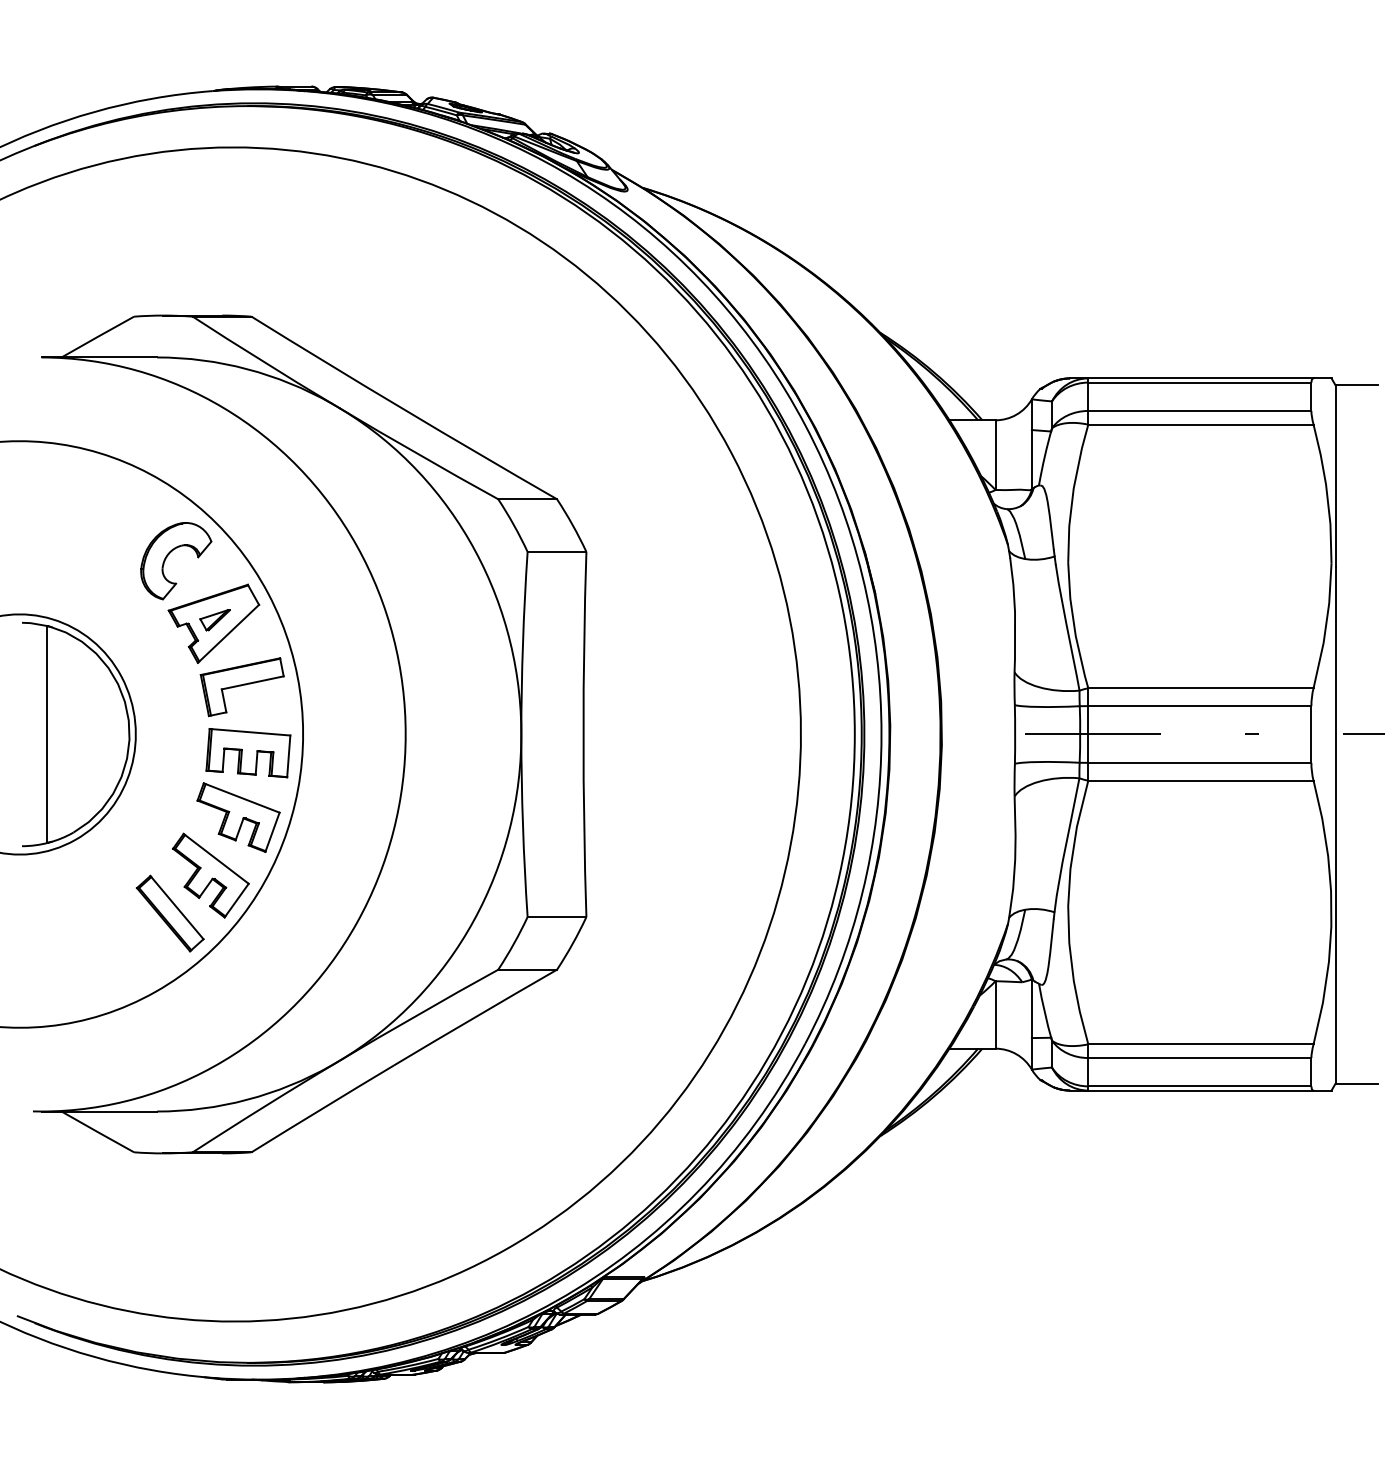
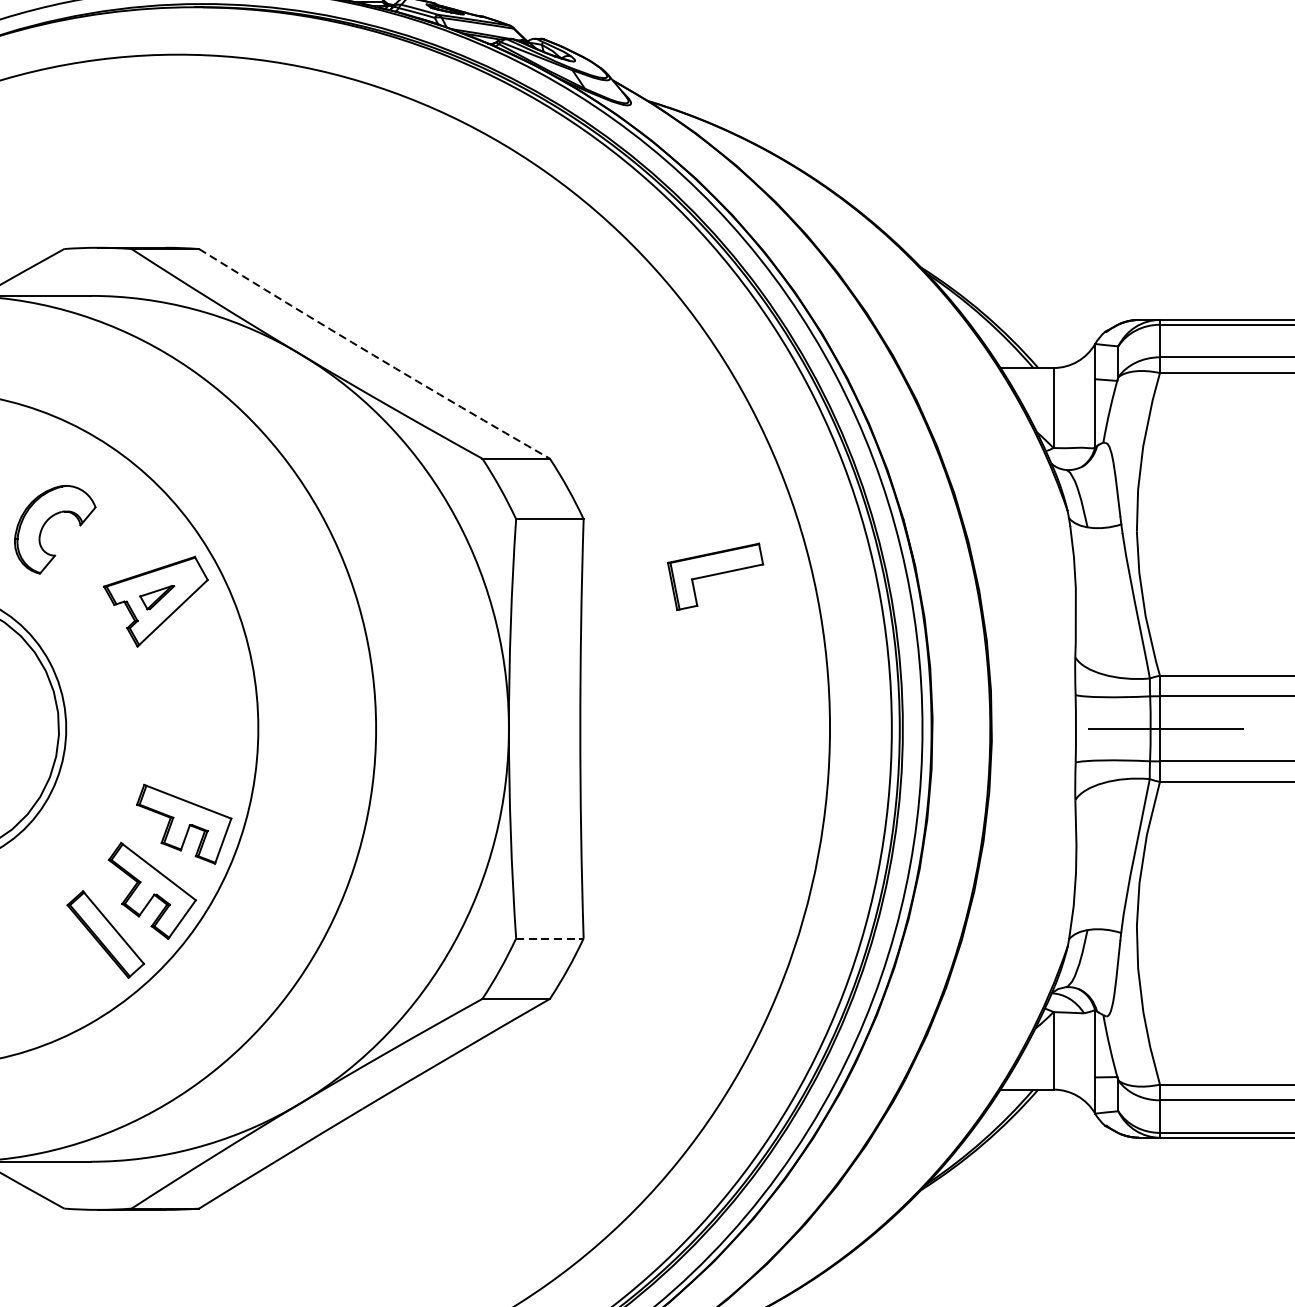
arc: (403, 409) -> (373, 355), solid -> dashed
part: (167, 557) -> (45, 525), moved
part: (241, 687) -> (714, 577), moved
part: (248, 753) -> (195, 750), removed
line: (557, 917) -> (550, 938), solid -> dashed

